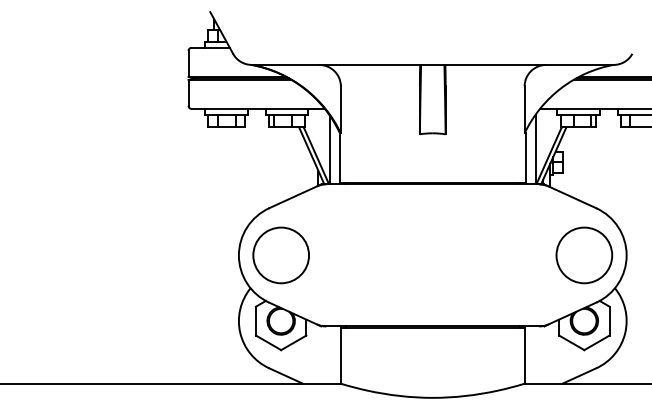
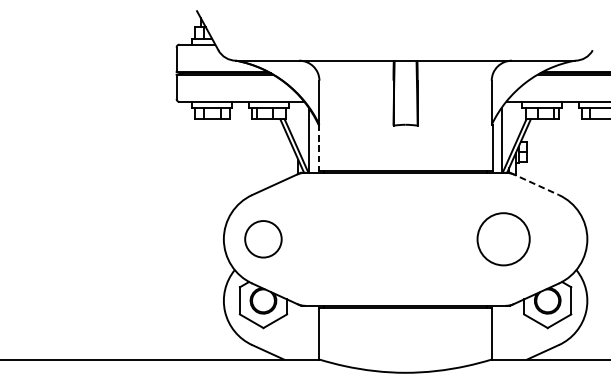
line: (339, 158) -> (318, 148), solid -> dashed
line: (570, 196) -> (534, 184), solid -> dashed
circle: (280, 255) -> (262, 239), size x0.7
circle: (584, 255) -> (503, 239), moved

